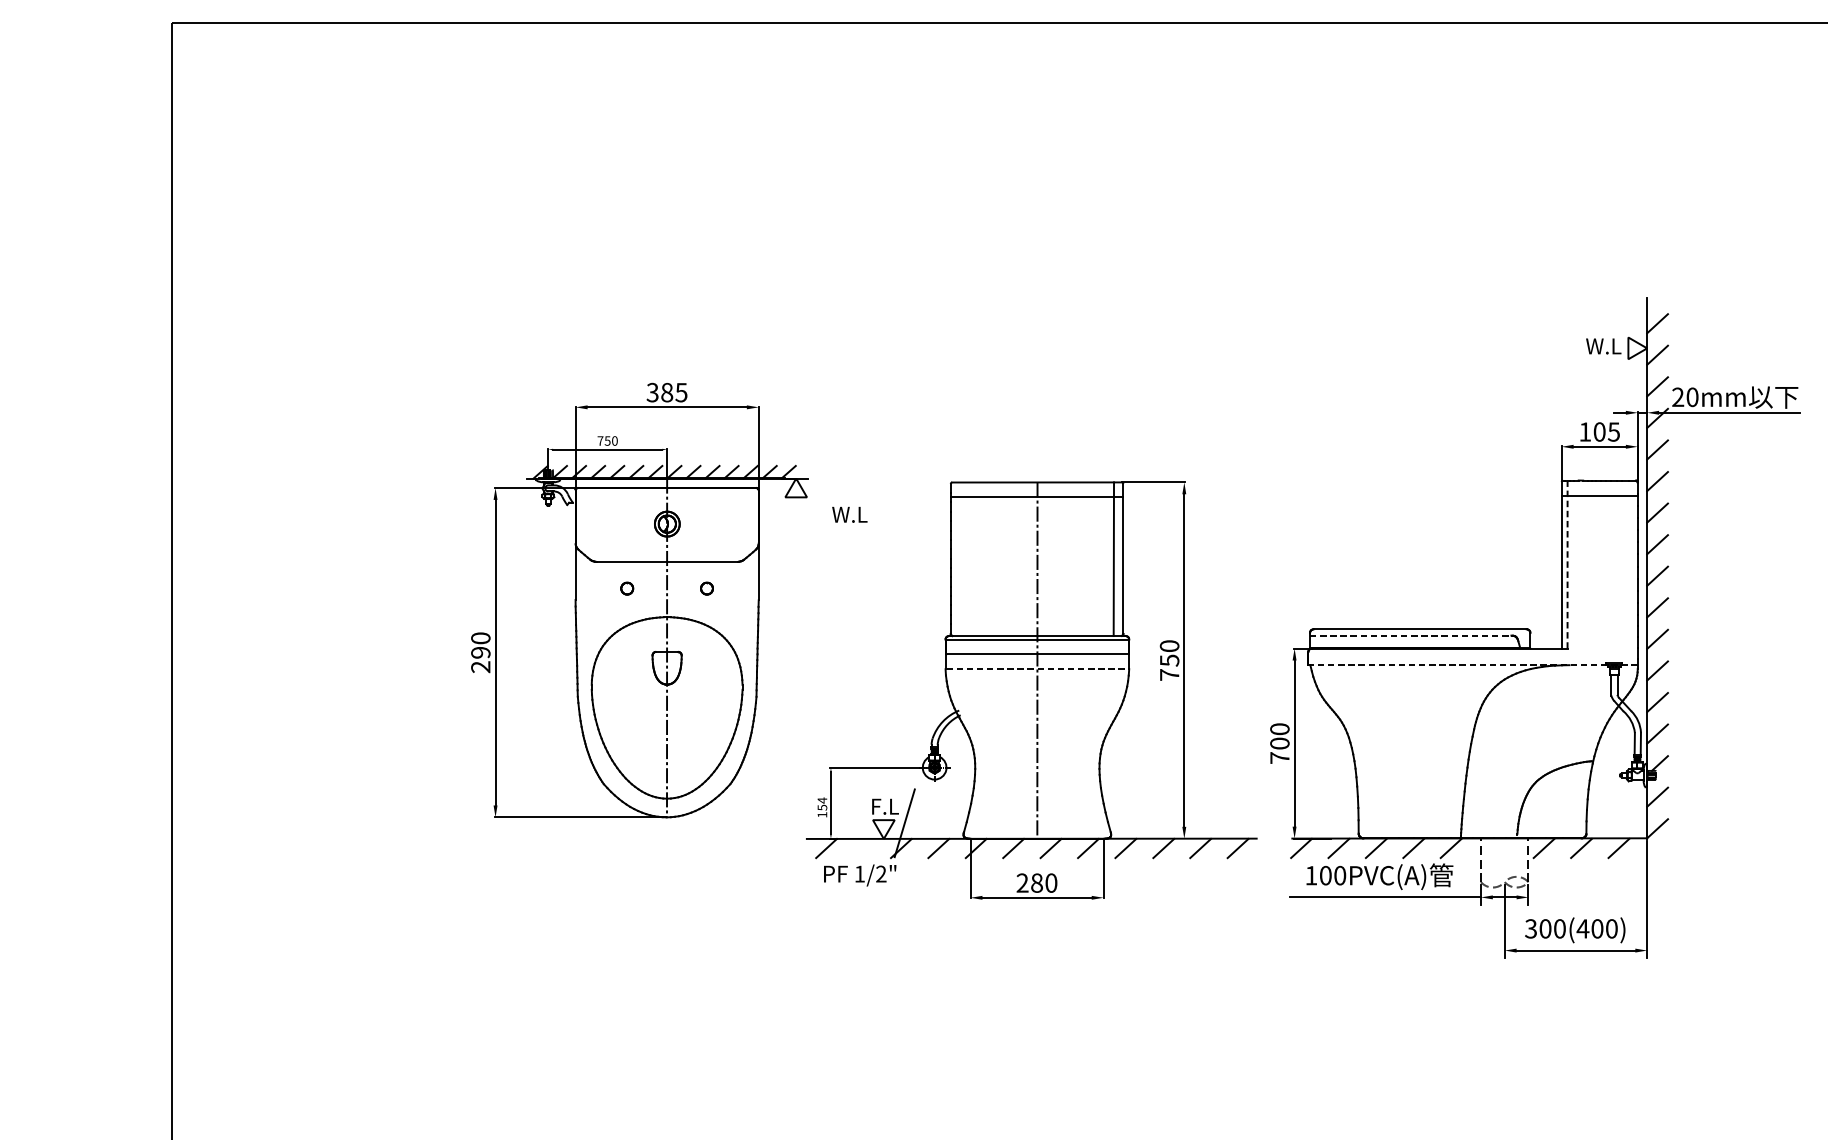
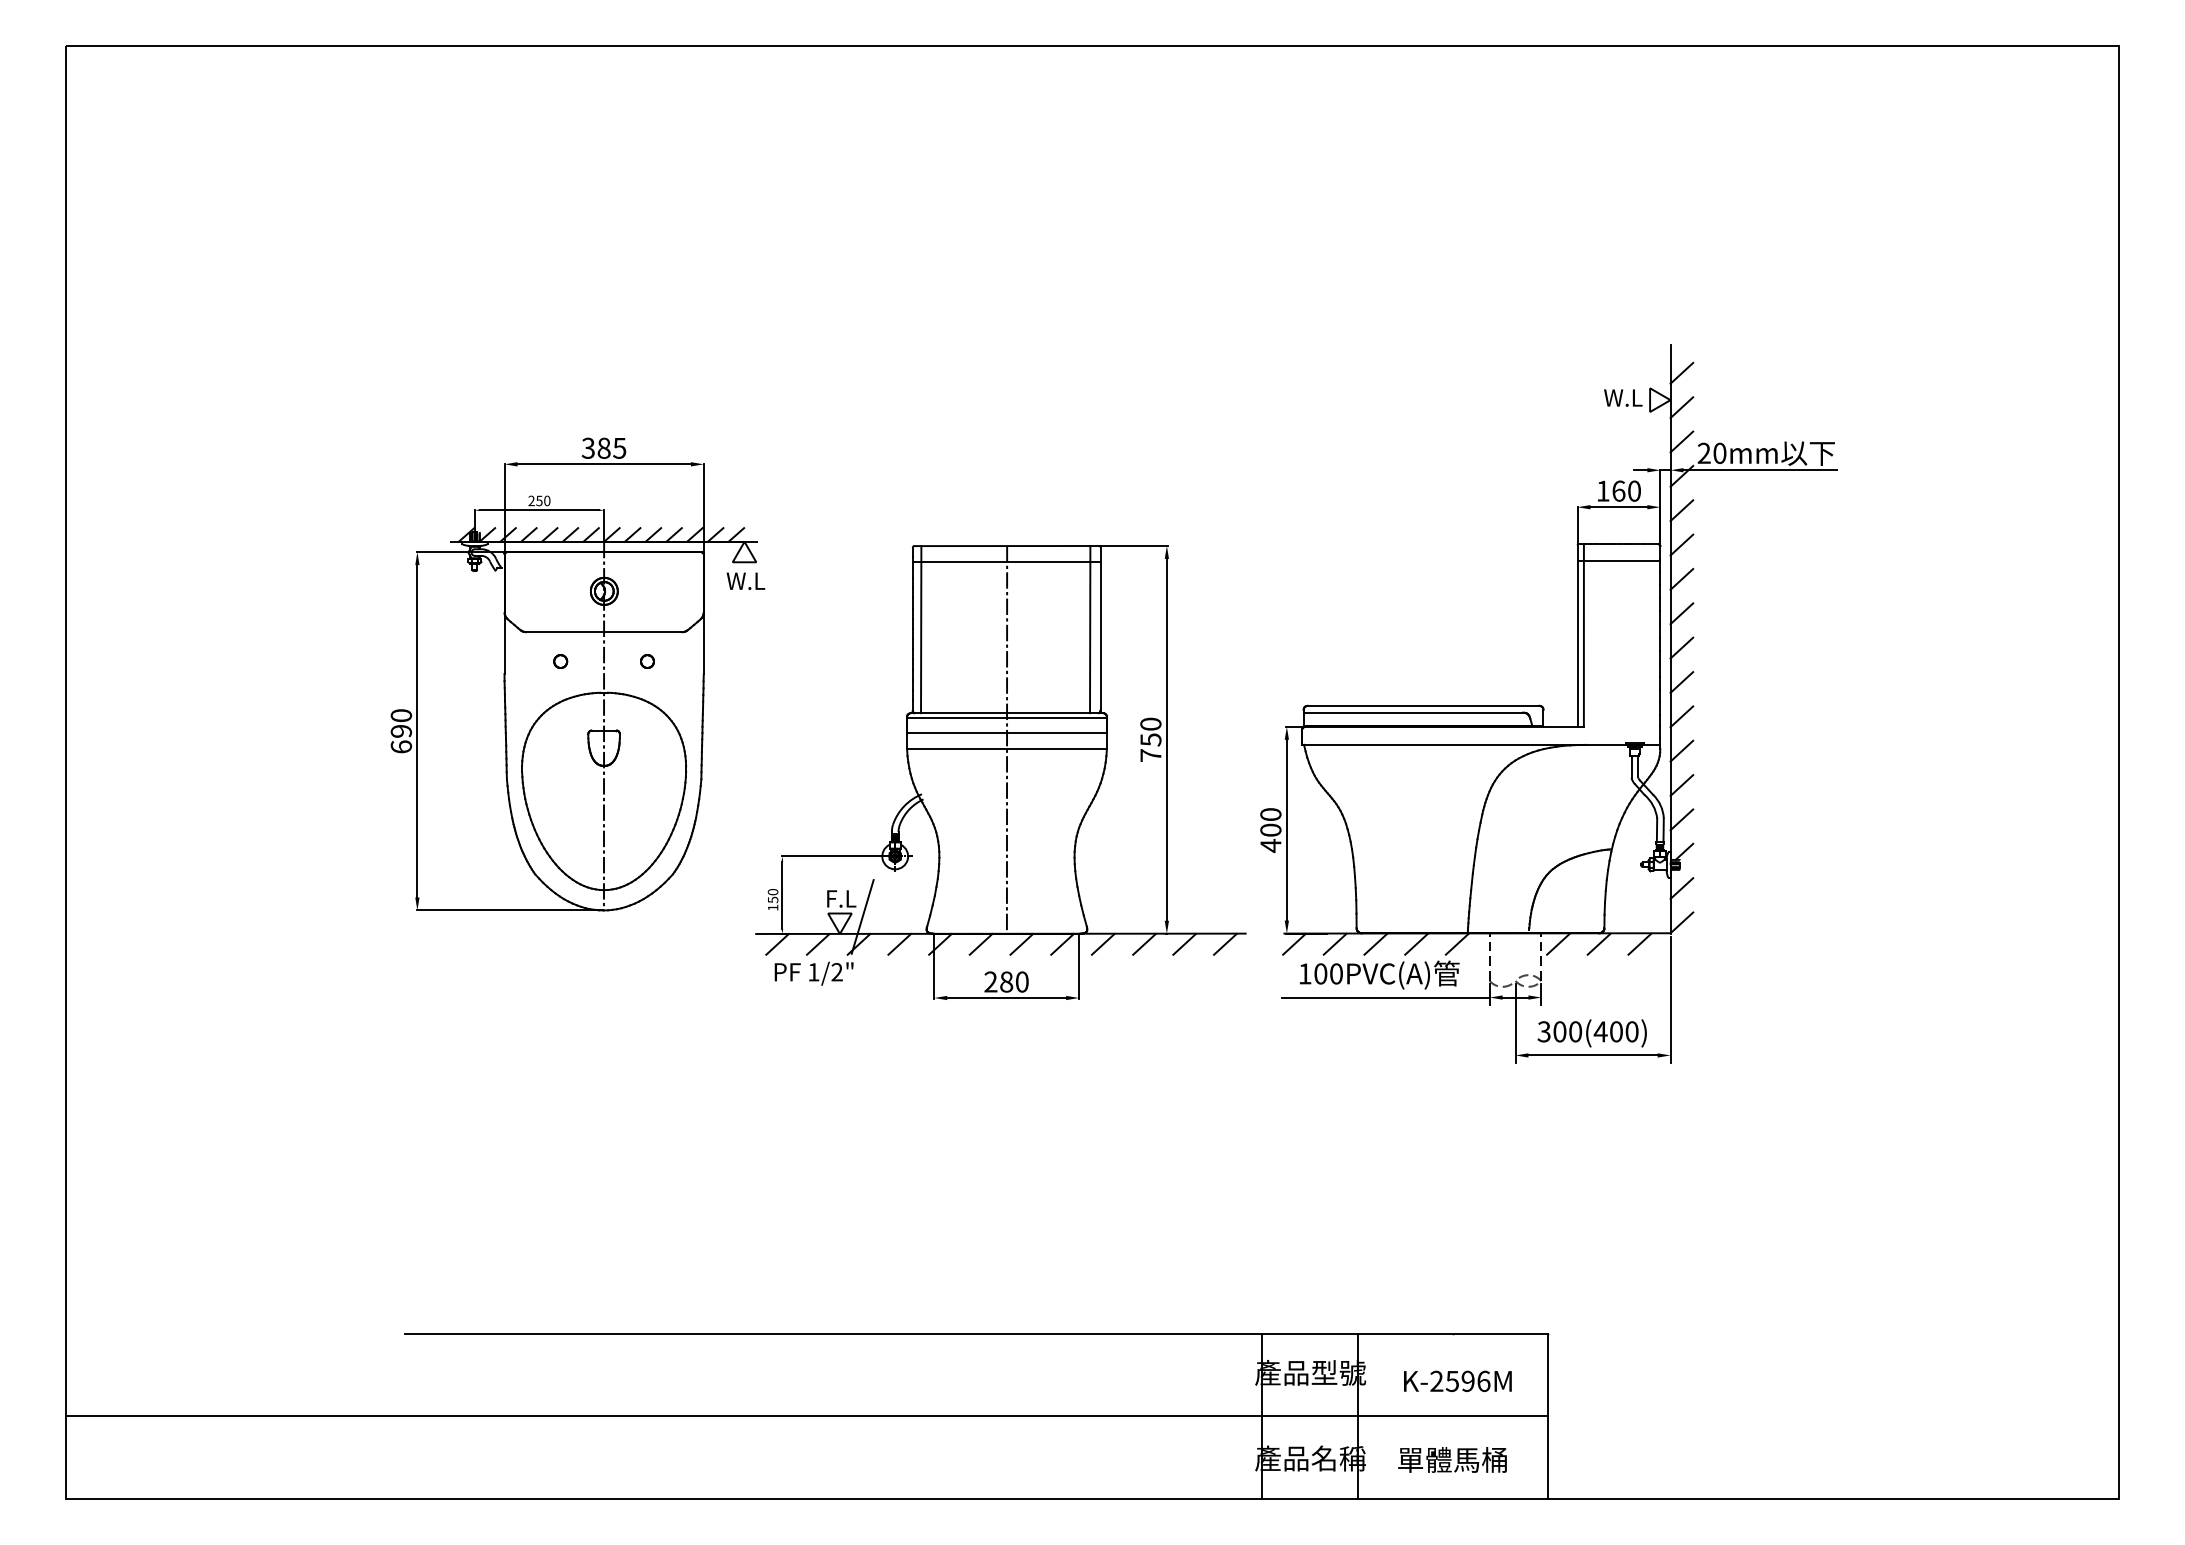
text: (1606, 431) -> (1626, 490), 105 -> 160
text: (600, 440) -> (531, 500), 750 -> 250
text: (849, 514) -> (745, 580), moved
line: (958, 559) -> (921, 629), added
line: (1567, 564) -> (1583, 635), dashed -> solid
line: (1410, 635) -> (1413, 712), dashed -> solid
line: (1473, 664) -> (1481, 744), dashed -> solid
text: (480, 666) -> (401, 746), 290 -> 690
line: (1037, 669) -> (1007, 749), dashed -> solid
text: (1279, 758) -> (1270, 846), 700 -> 400
text: (821, 799) -> (772, 891), 154 -> 150
line: (863, 847) -> (817, 943), added

